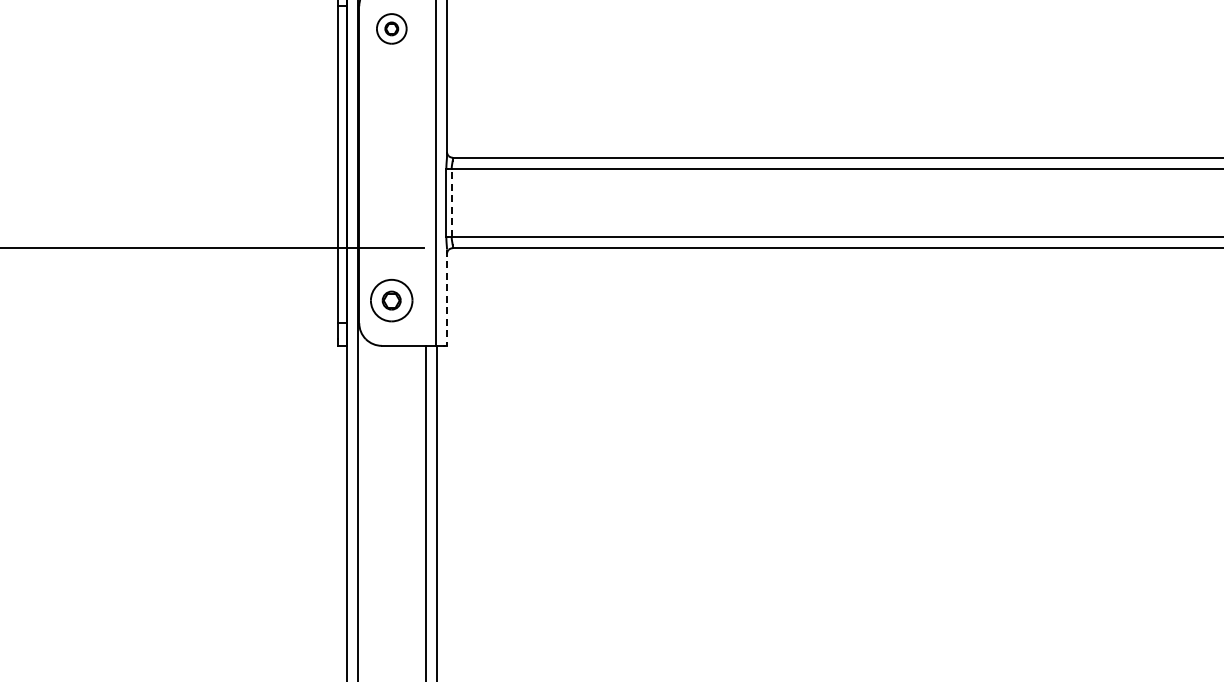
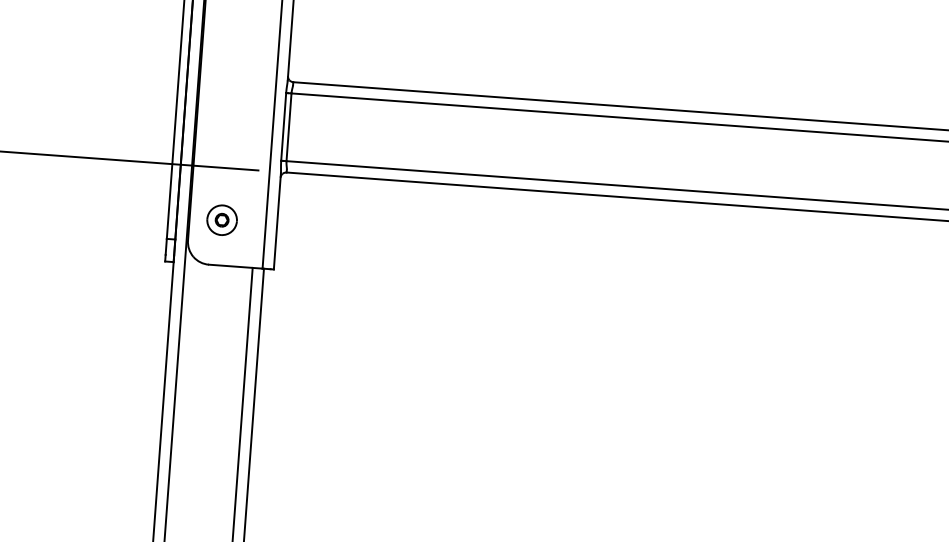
line: (451, 202) -> (288, 126), dashed -> solid
line: (447, 298) -> (277, 222), dashed -> solid
part: (391, 300) -> (221, 220), size x0.71

